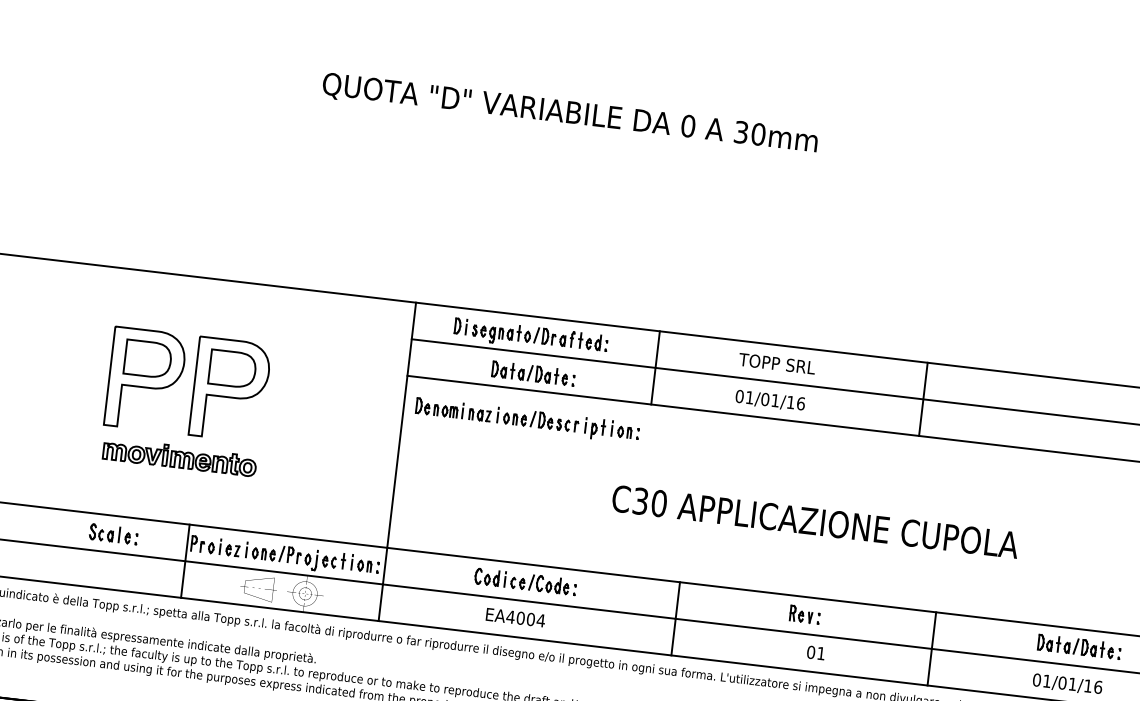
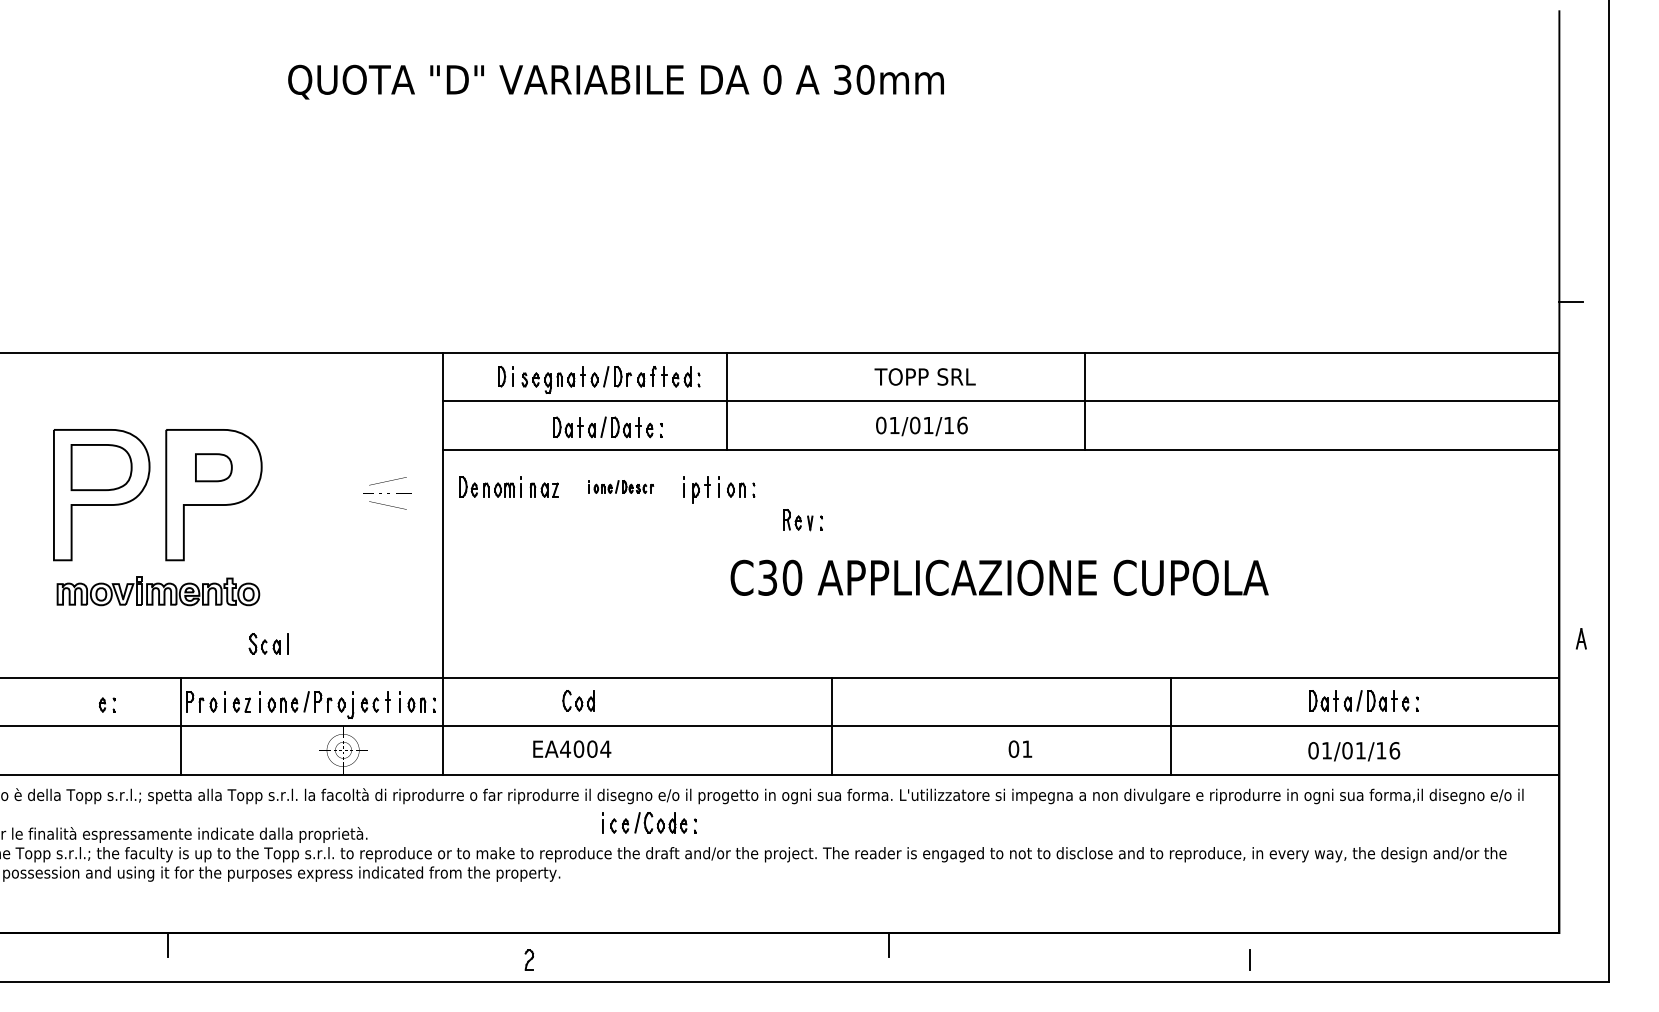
line: (655, 367) -> (726, 400), moved
part: (232, 369) -> (213, 467), size x0.6
line: (923, 398) -> (1084, 400), moved
part: (538, 419) -> (621, 486), size x0.6
part: (104, 532) -> (268, 643), moved
part: (540, 583) -> (649, 822), moved
part: (258, 588) -> (387, 493), moved
part: (804, 615) -> (802, 520), moved
text: (515, 617) -> (572, 748), moved

